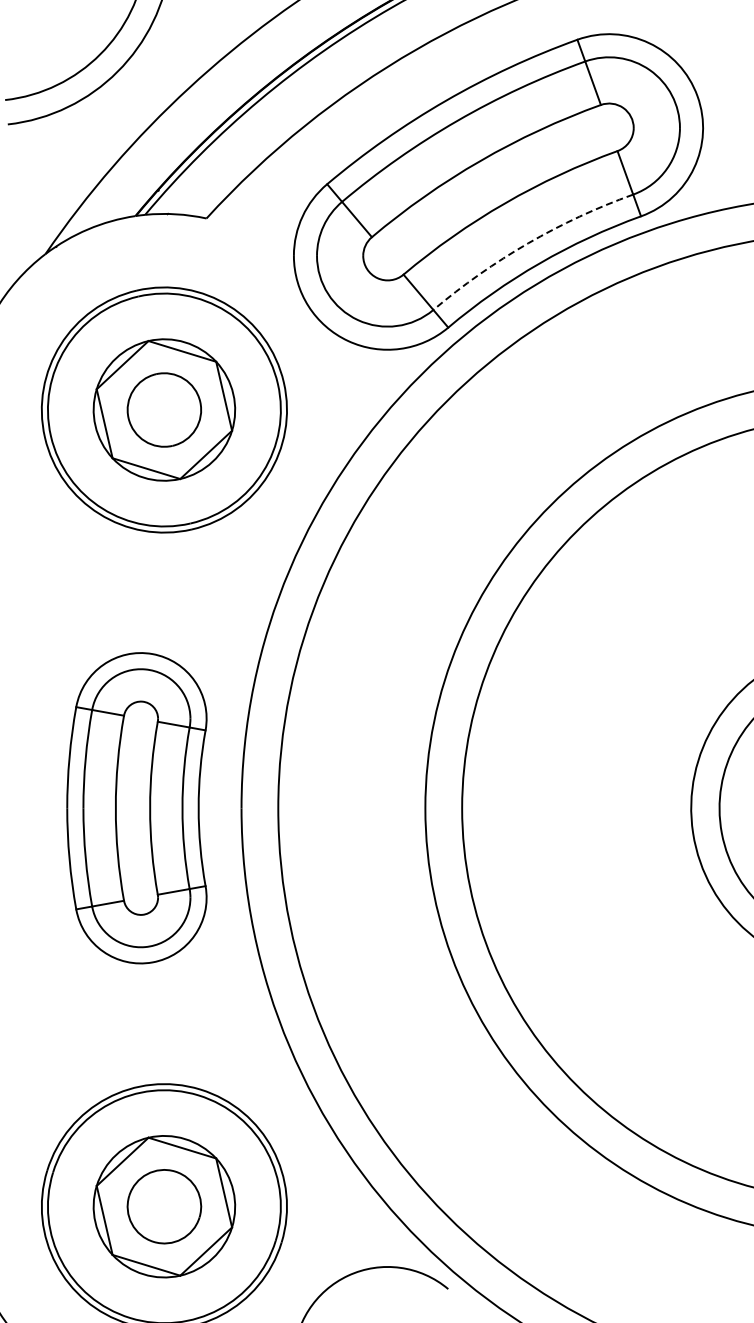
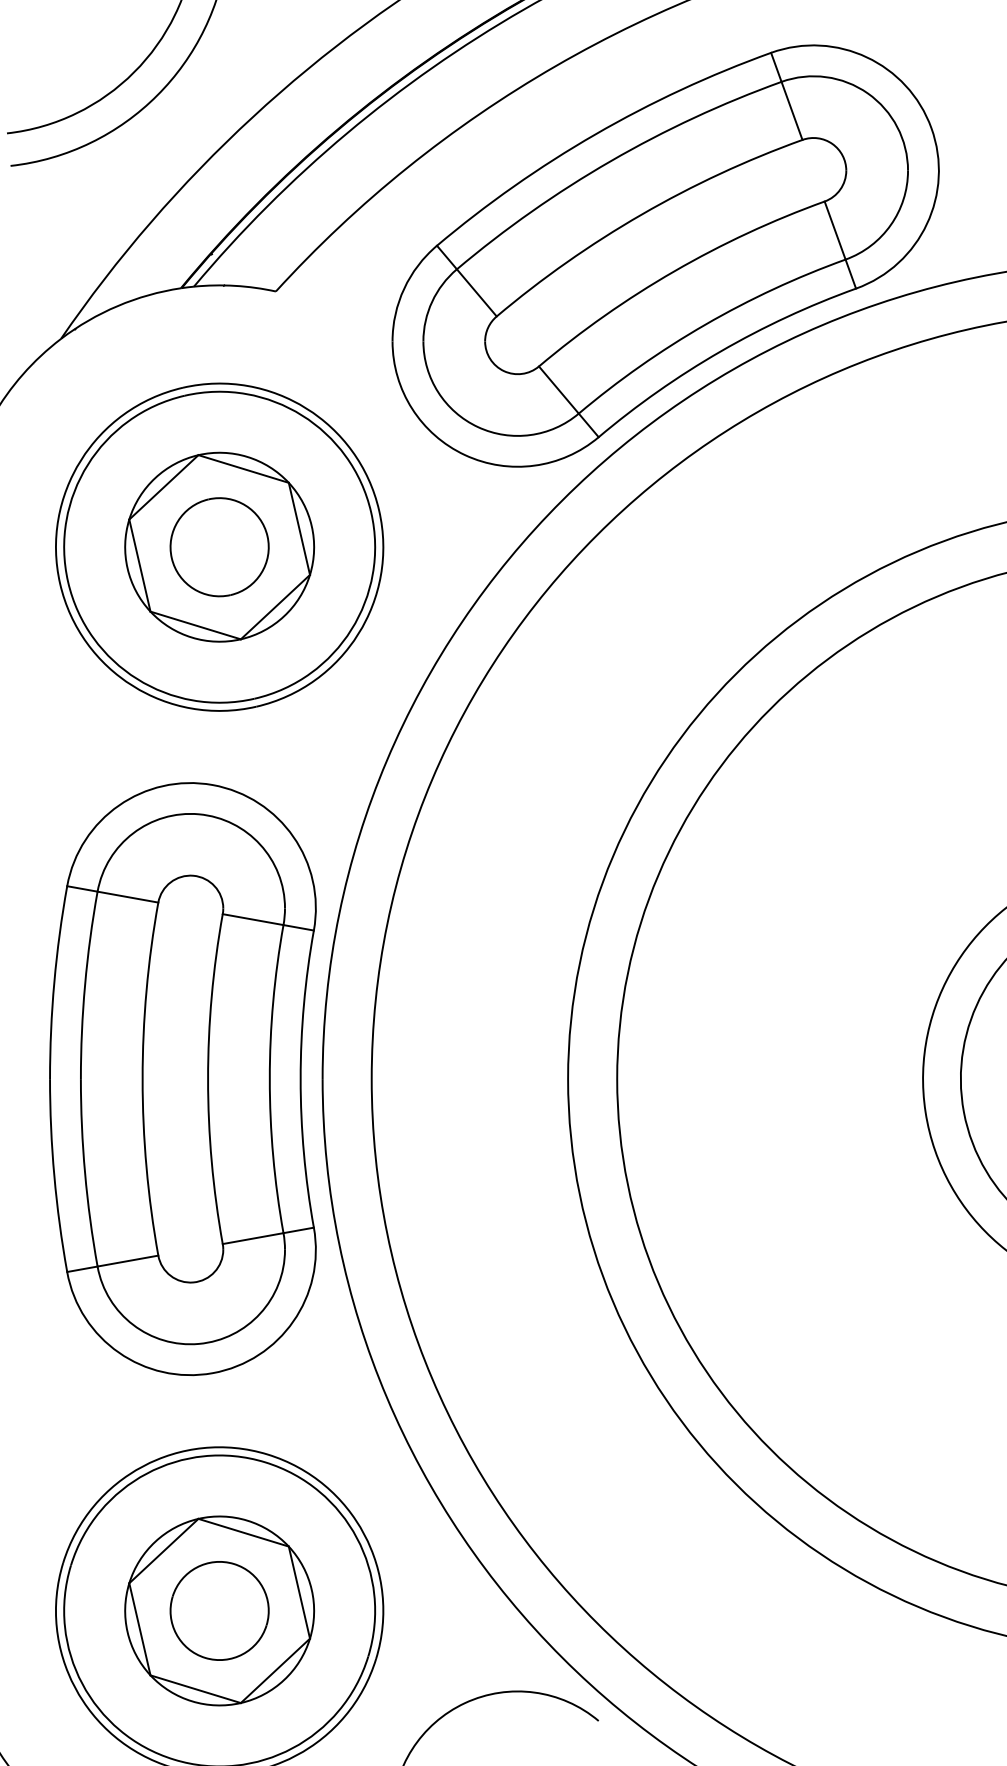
arc: (528, 243) -> (705, 324), dashed -> solid
part: (136, 807) -> (182, 1077), size x1.43

